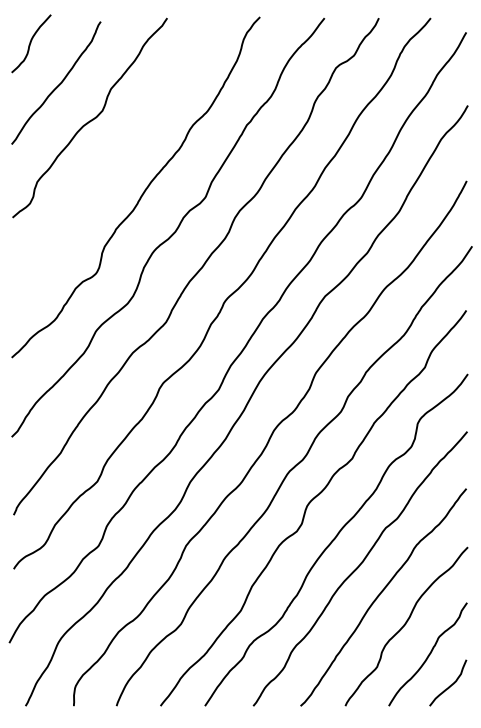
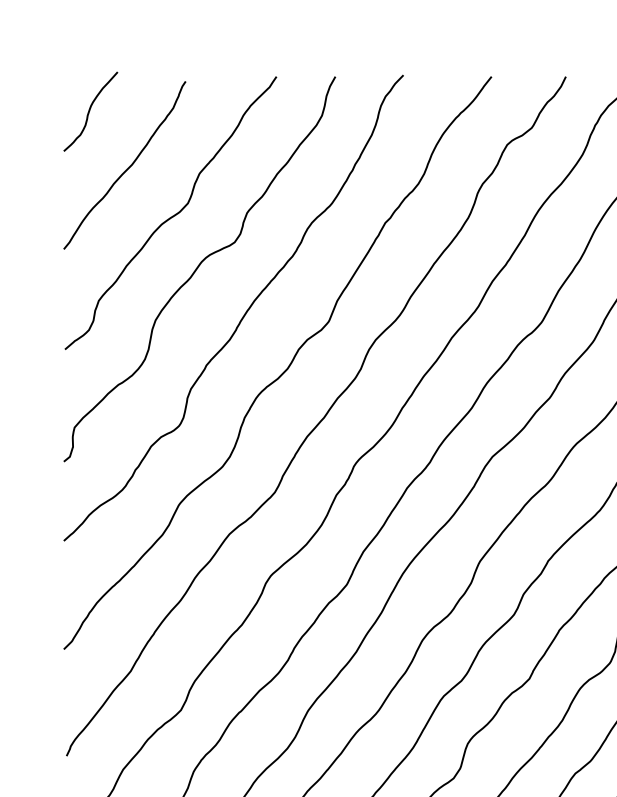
curve: (110, 158) -> (198, 268), added

